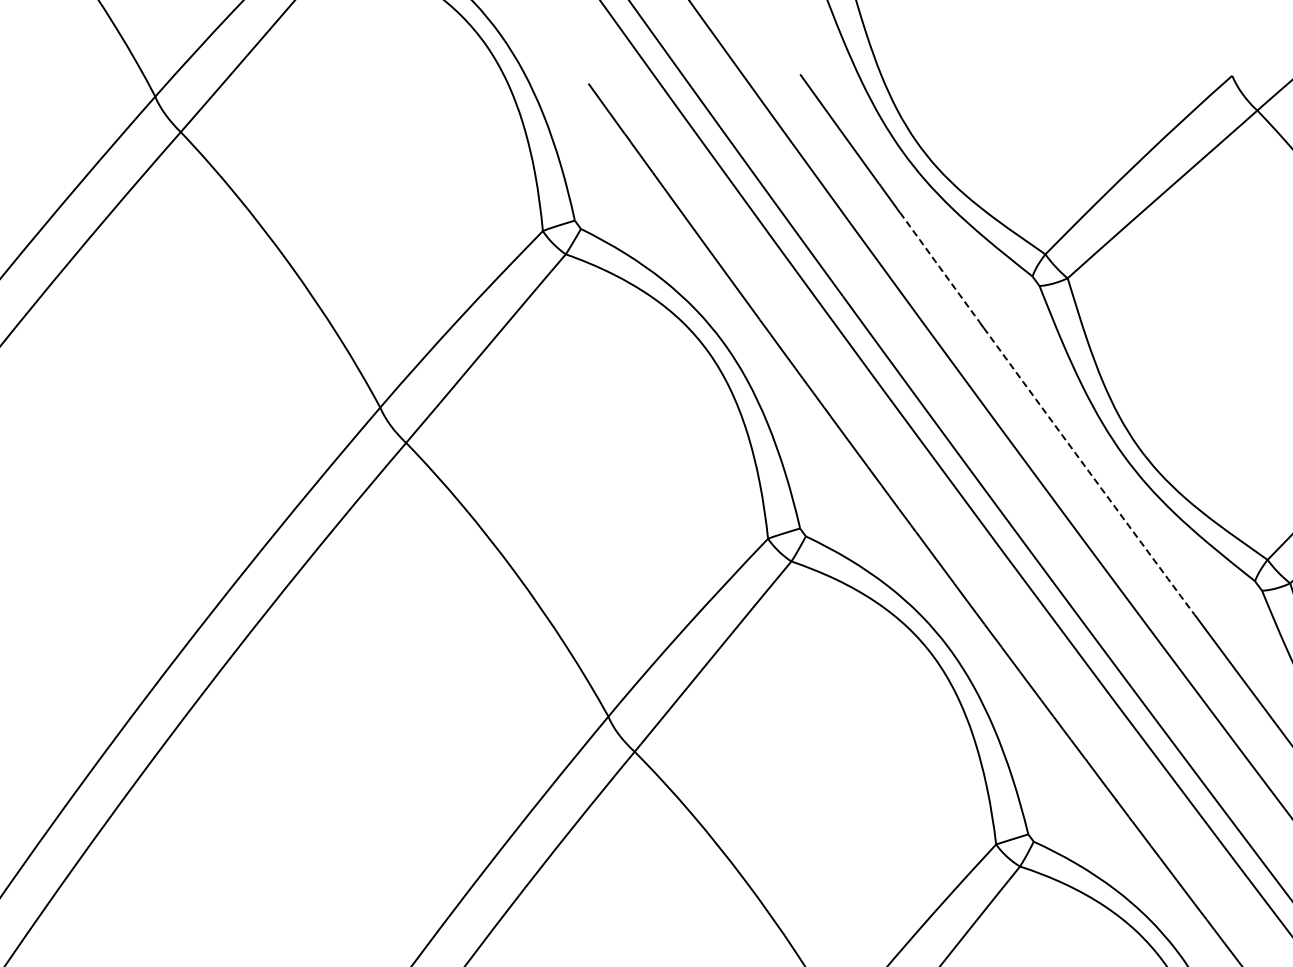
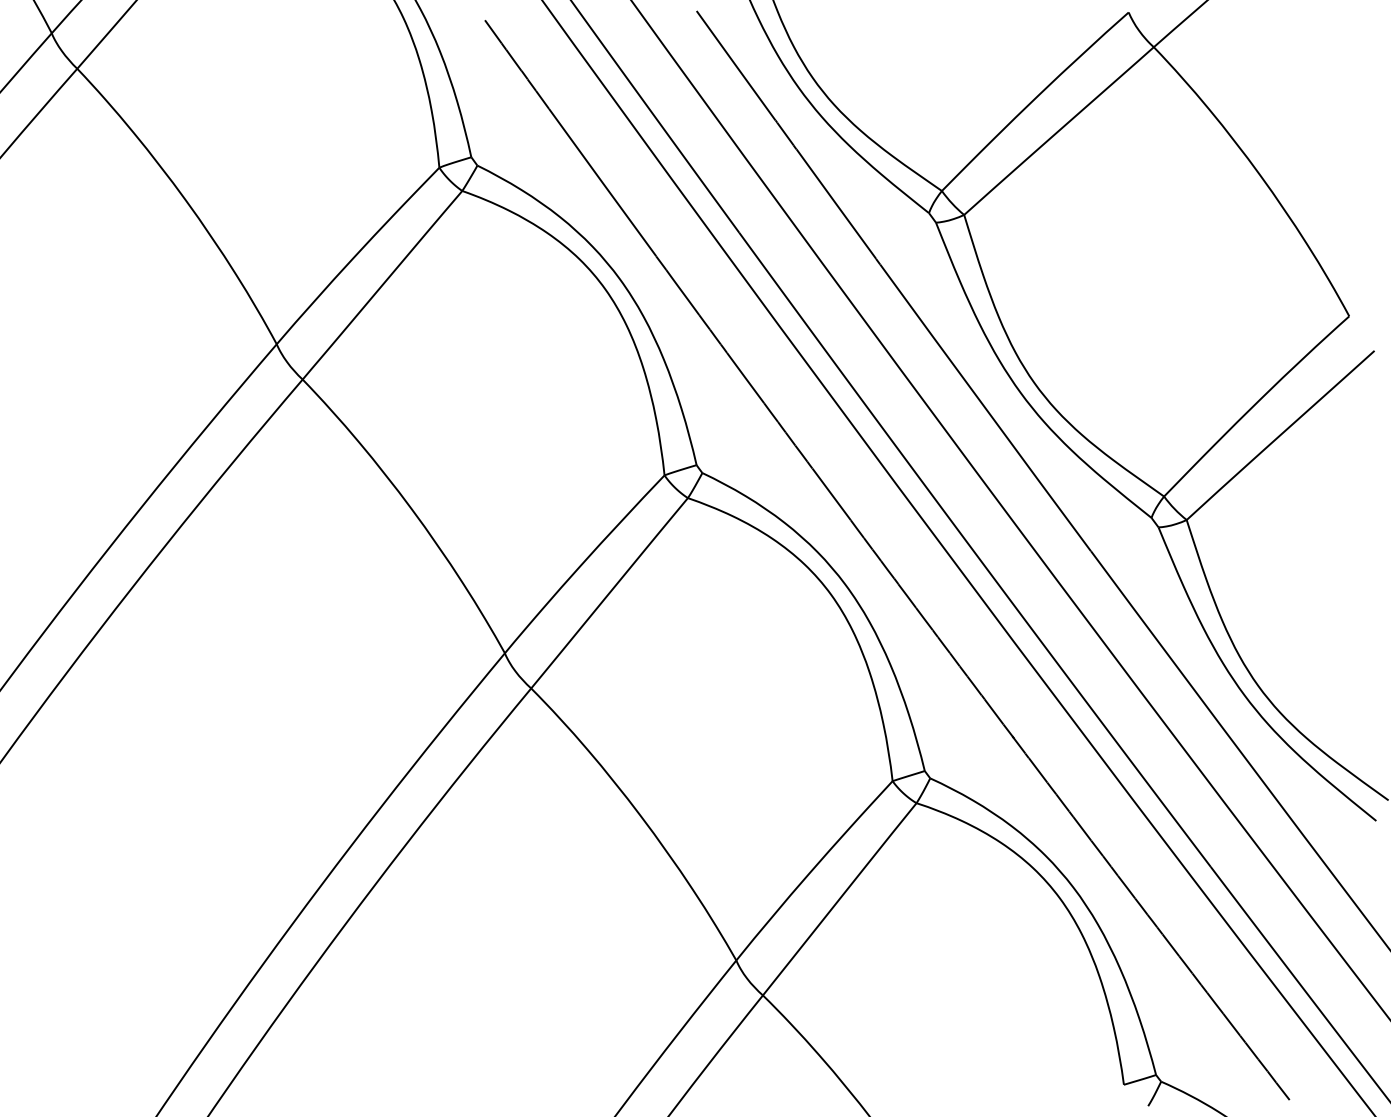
arc: (940, 267) -> (836, 204), dashed -> solid
arc: (1089, 471) -> (985, 408), dashed -> solid

